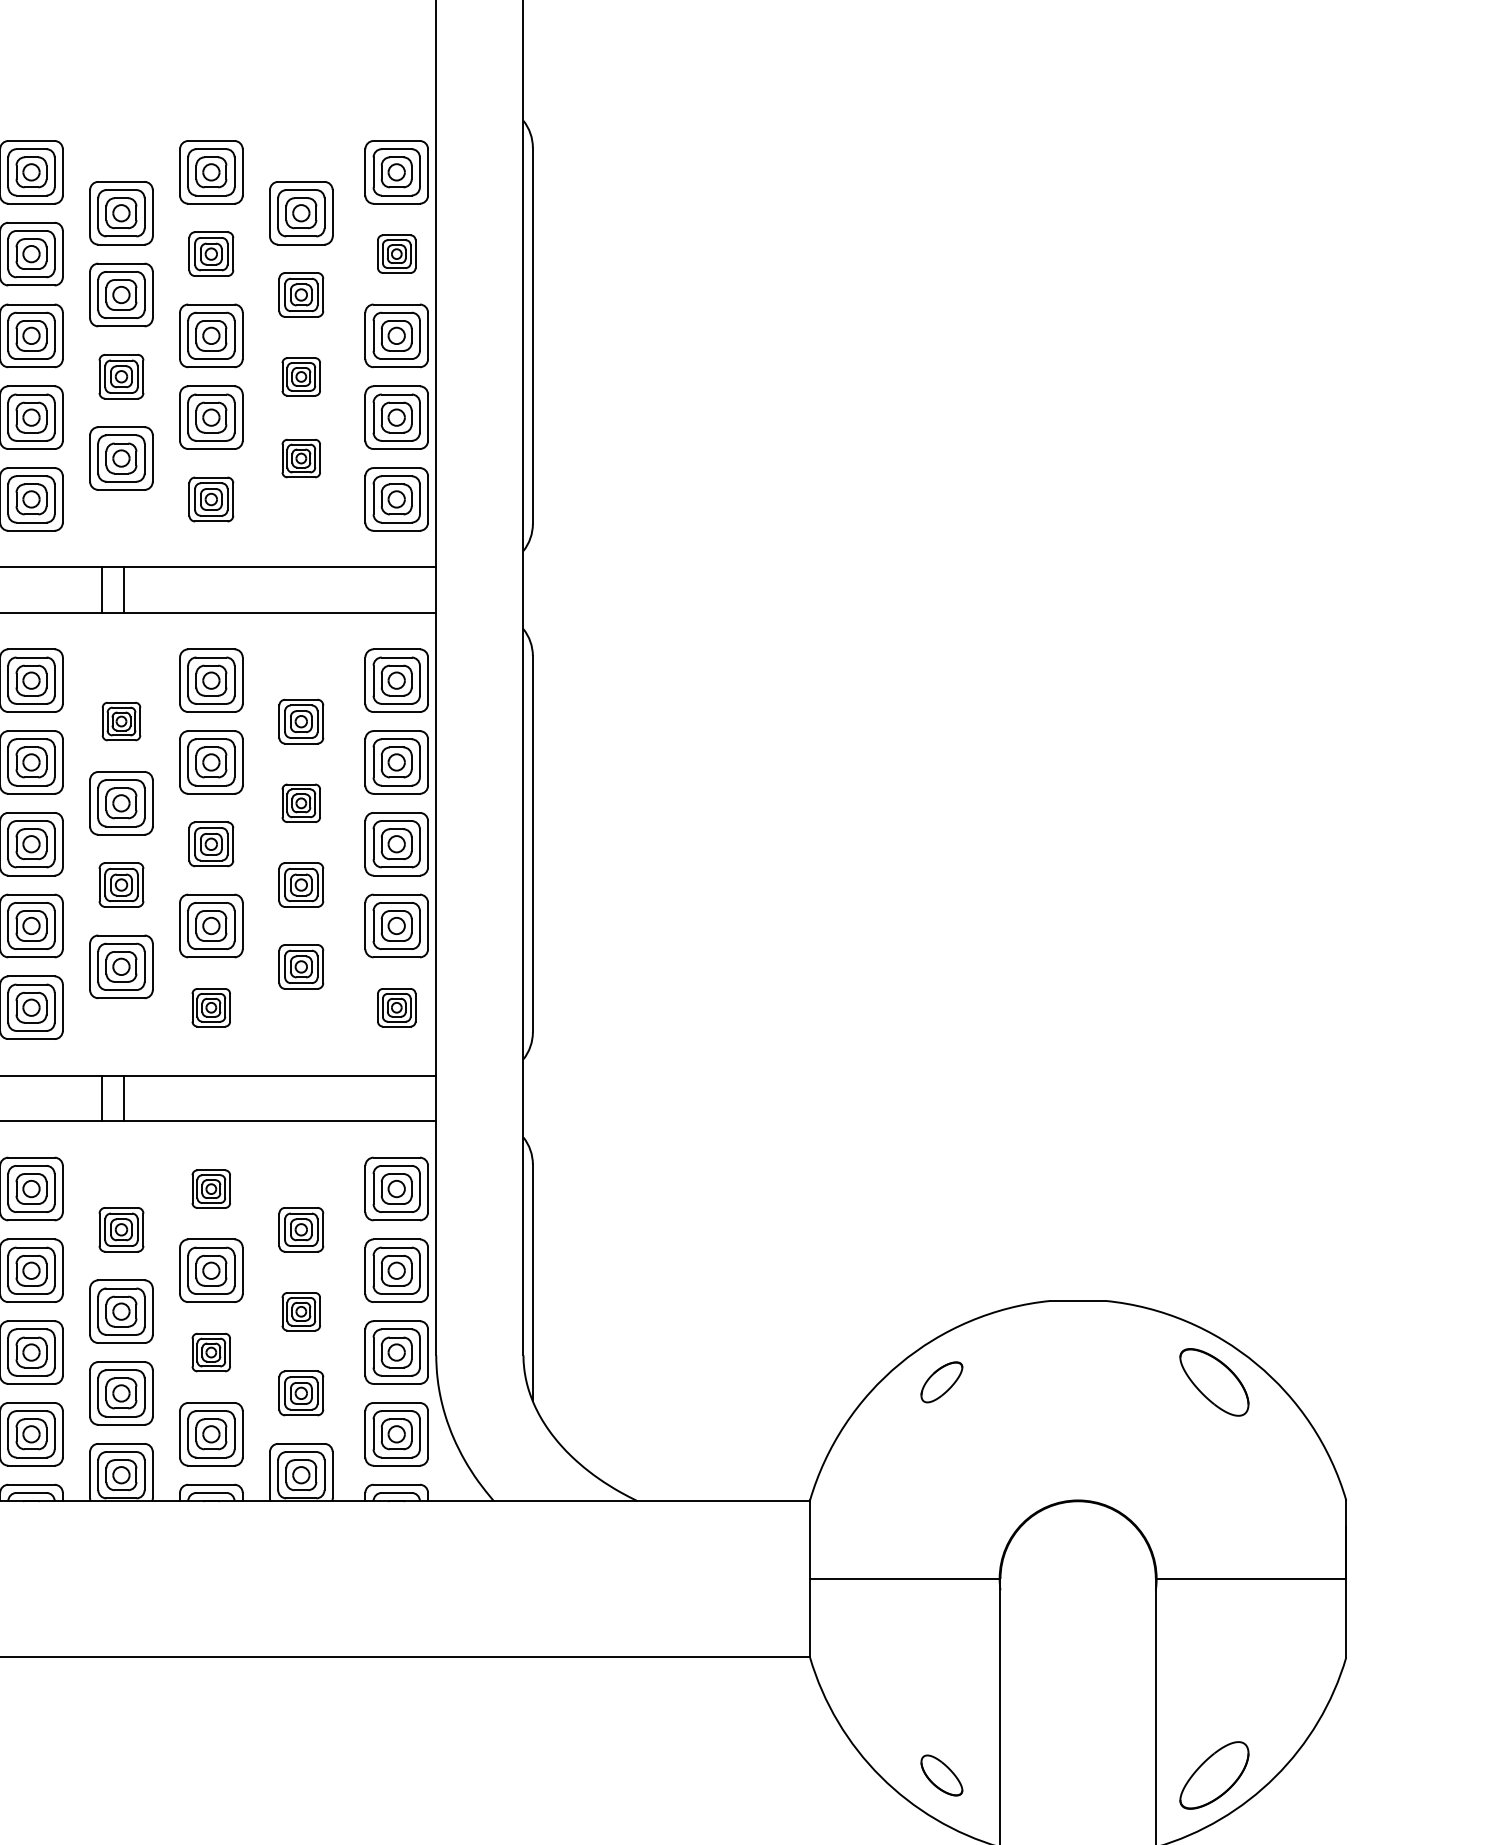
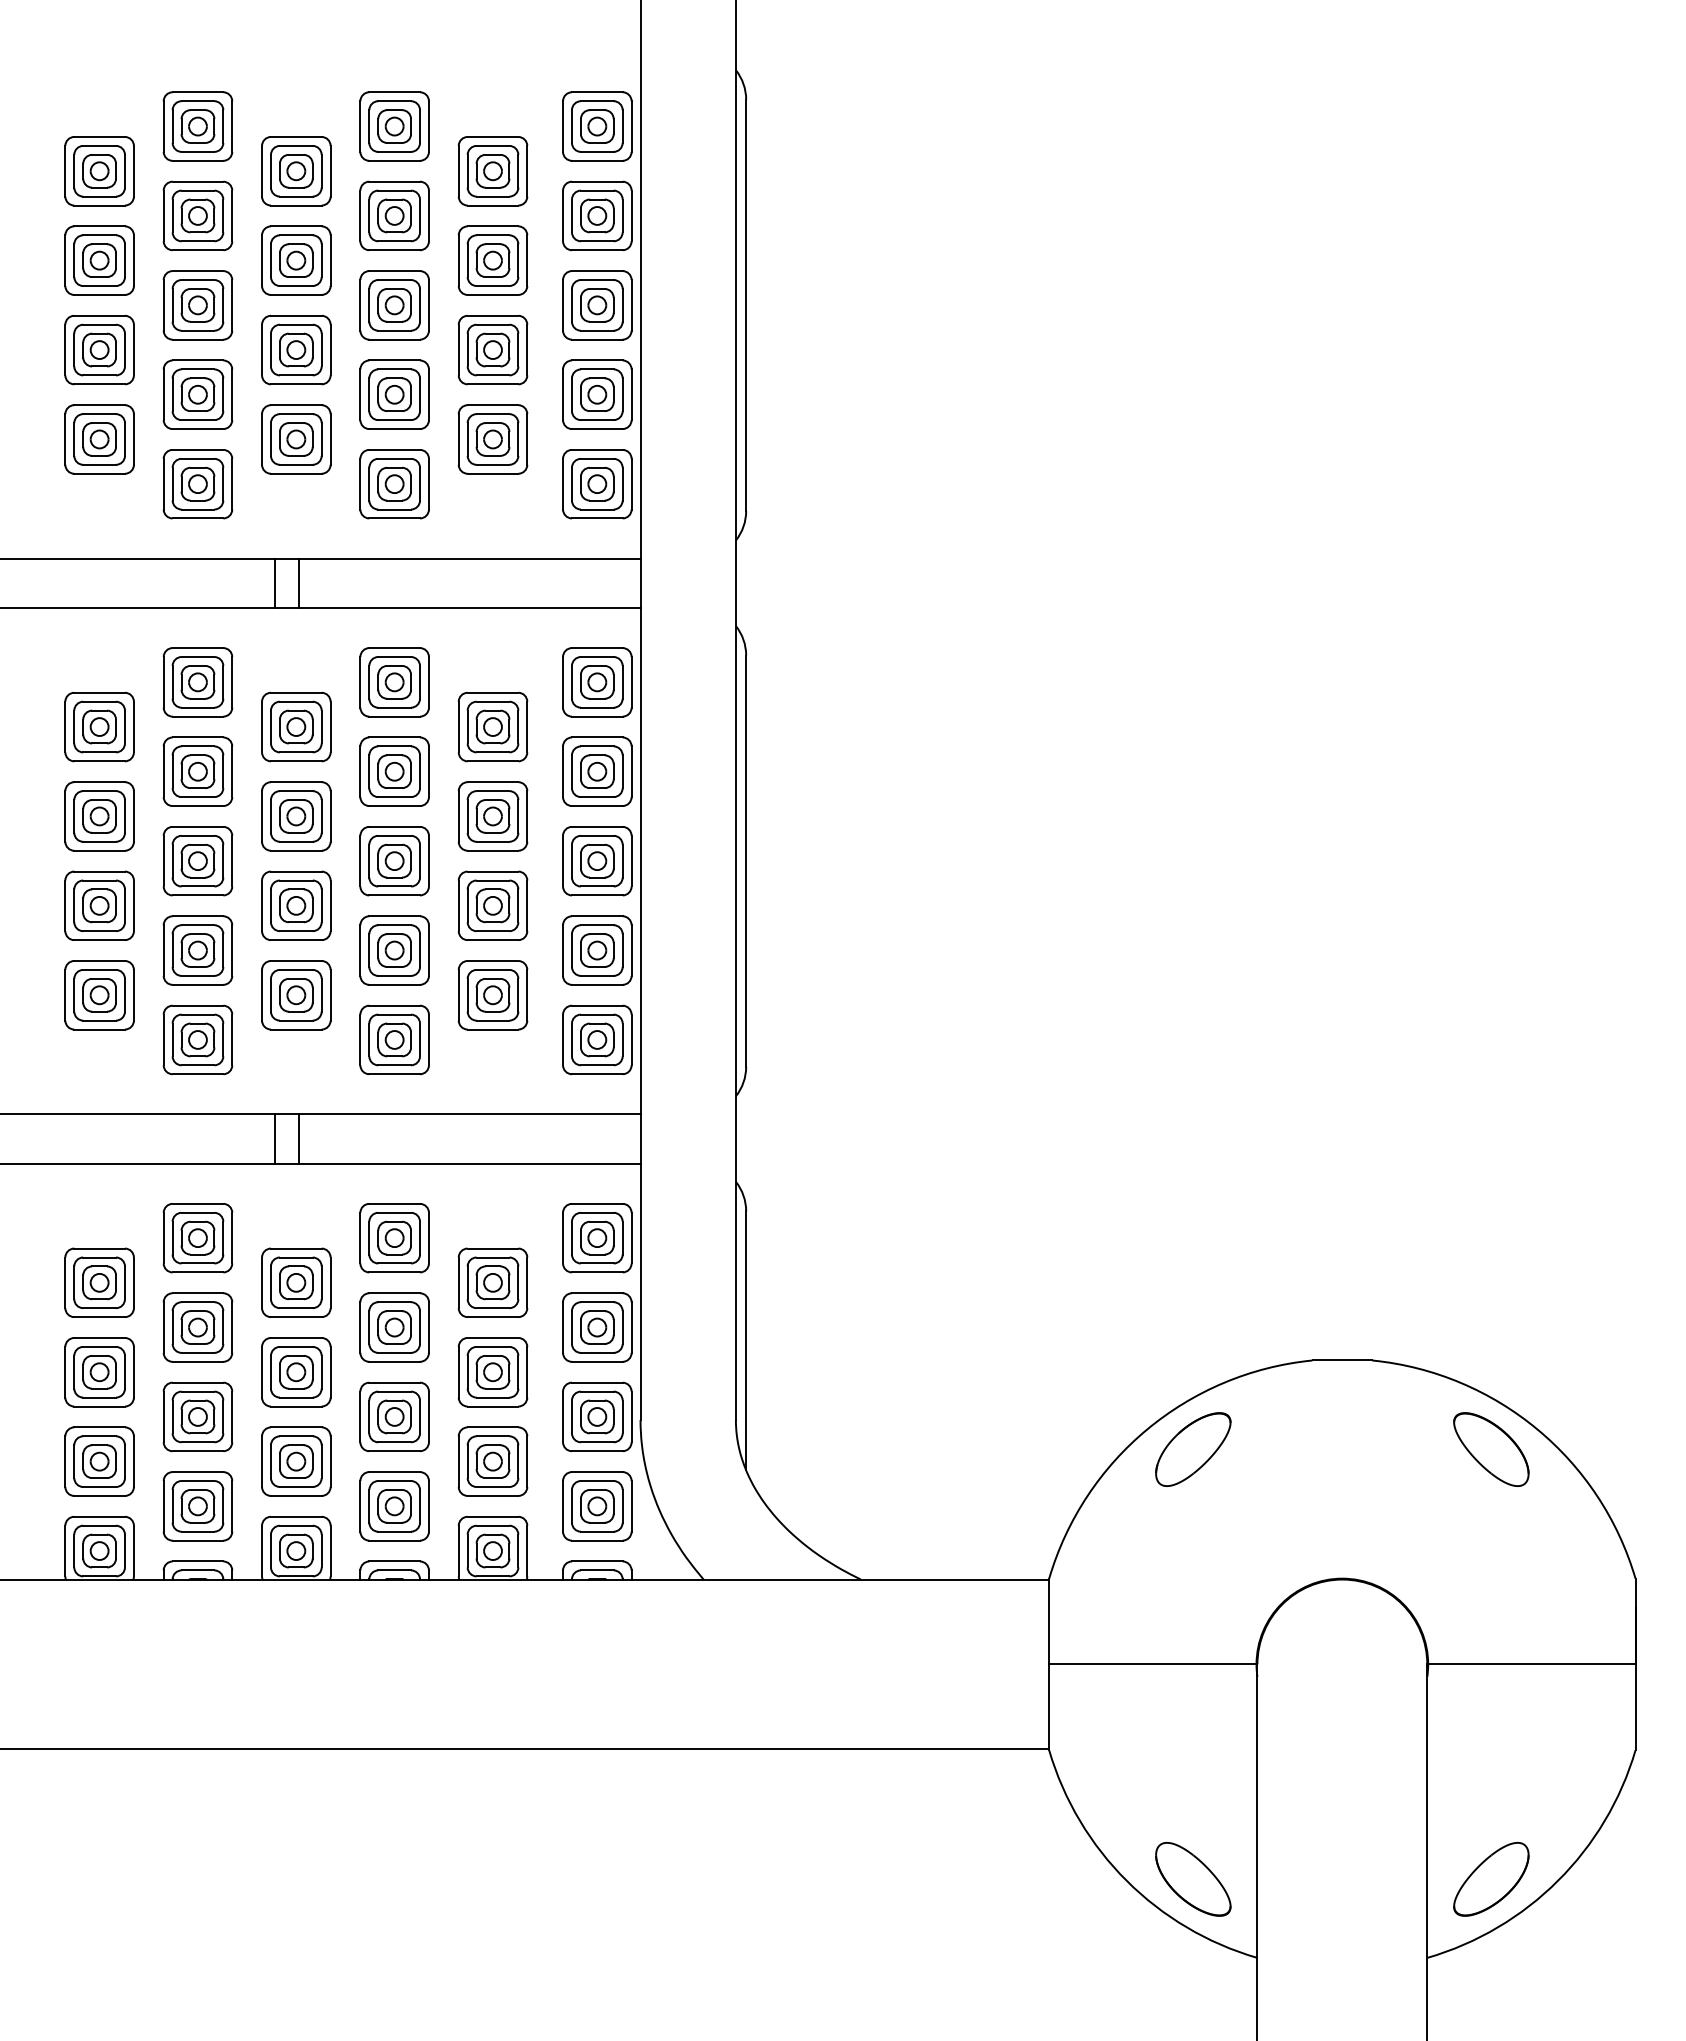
part: (211, 253) -> (394, 215), size x1.43
part: (396, 253) -> (597, 215), size x1.67
part: (300, 294) -> (492, 260), size x1.43
part: (121, 376) -> (296, 349), size x1.43
part: (300, 377) -> (492, 350), size x1.67
part: (300, 458) -> (492, 439), size x1.67
part: (211, 499) -> (394, 484), size x1.43
part: (121, 721) -> (296, 726), size x1.67
part: (300, 721) -> (492, 727), size x1.43
part: (300, 803) -> (492, 816), size x1.67
part: (211, 844) -> (394, 861), size x1.43
part: (121, 884) -> (296, 905), size x1.43
part: (300, 884) -> (492, 905), size x1.43
part: (300, 967) -> (492, 995), size x1.43
part: (211, 1007) -> (394, 1039), size x1.67
part: (396, 1007) -> (597, 1039), size x1.67
part: (211, 1189) -> (394, 1238), size x1.67
part: (121, 1229) -> (296, 1282), size x1.43
part: (300, 1229) -> (492, 1282), size x1.43
part: (300, 1311) -> (492, 1372), size x1.67
part: (211, 1352) -> (394, 1416), size x1.67
part: (942, 1382) -> (1193, 1449), size x1.67
part: (300, 1393) -> (492, 1461), size x1.43
part: (942, 1775) -> (1193, 1879), size x1.67

